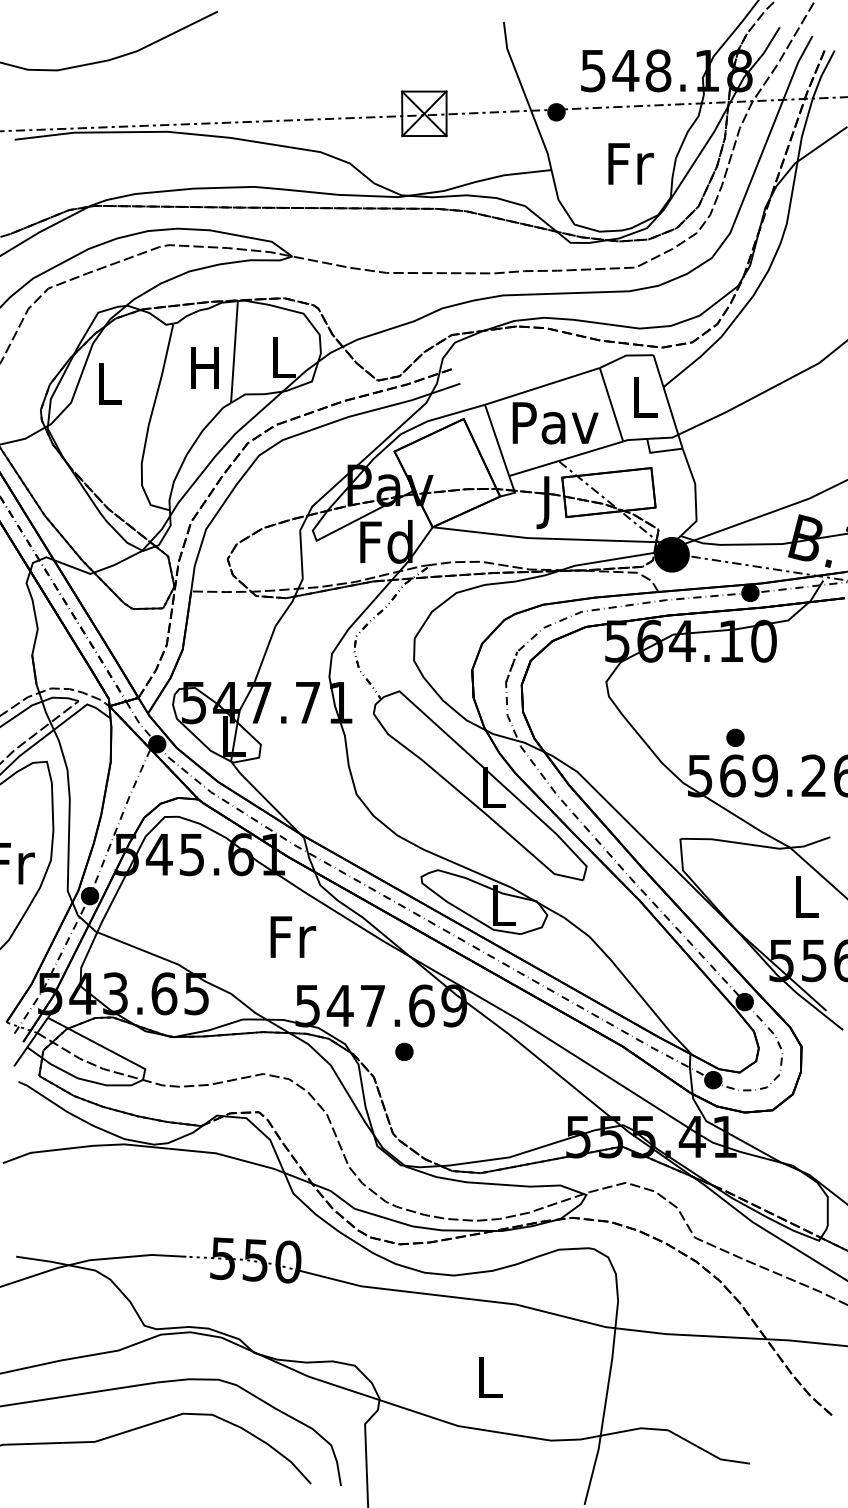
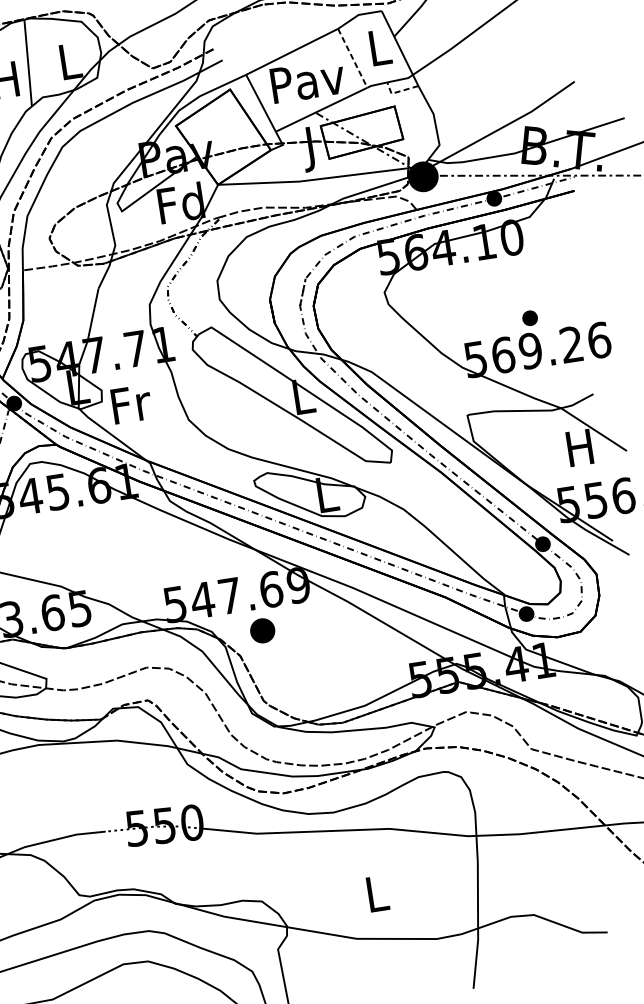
line: (611, 404) -> (352, 58), solid -> dashed
line: (658, 451) -> (398, 91), solid -> dashed
part: (735, 737) -> (530, 317), moved
text: (804, 896) -> (579, 447), L -> H
text: (293, 936) -> (131, 403), moved
part: (404, 1051) -> (262, 630), size x1.6

